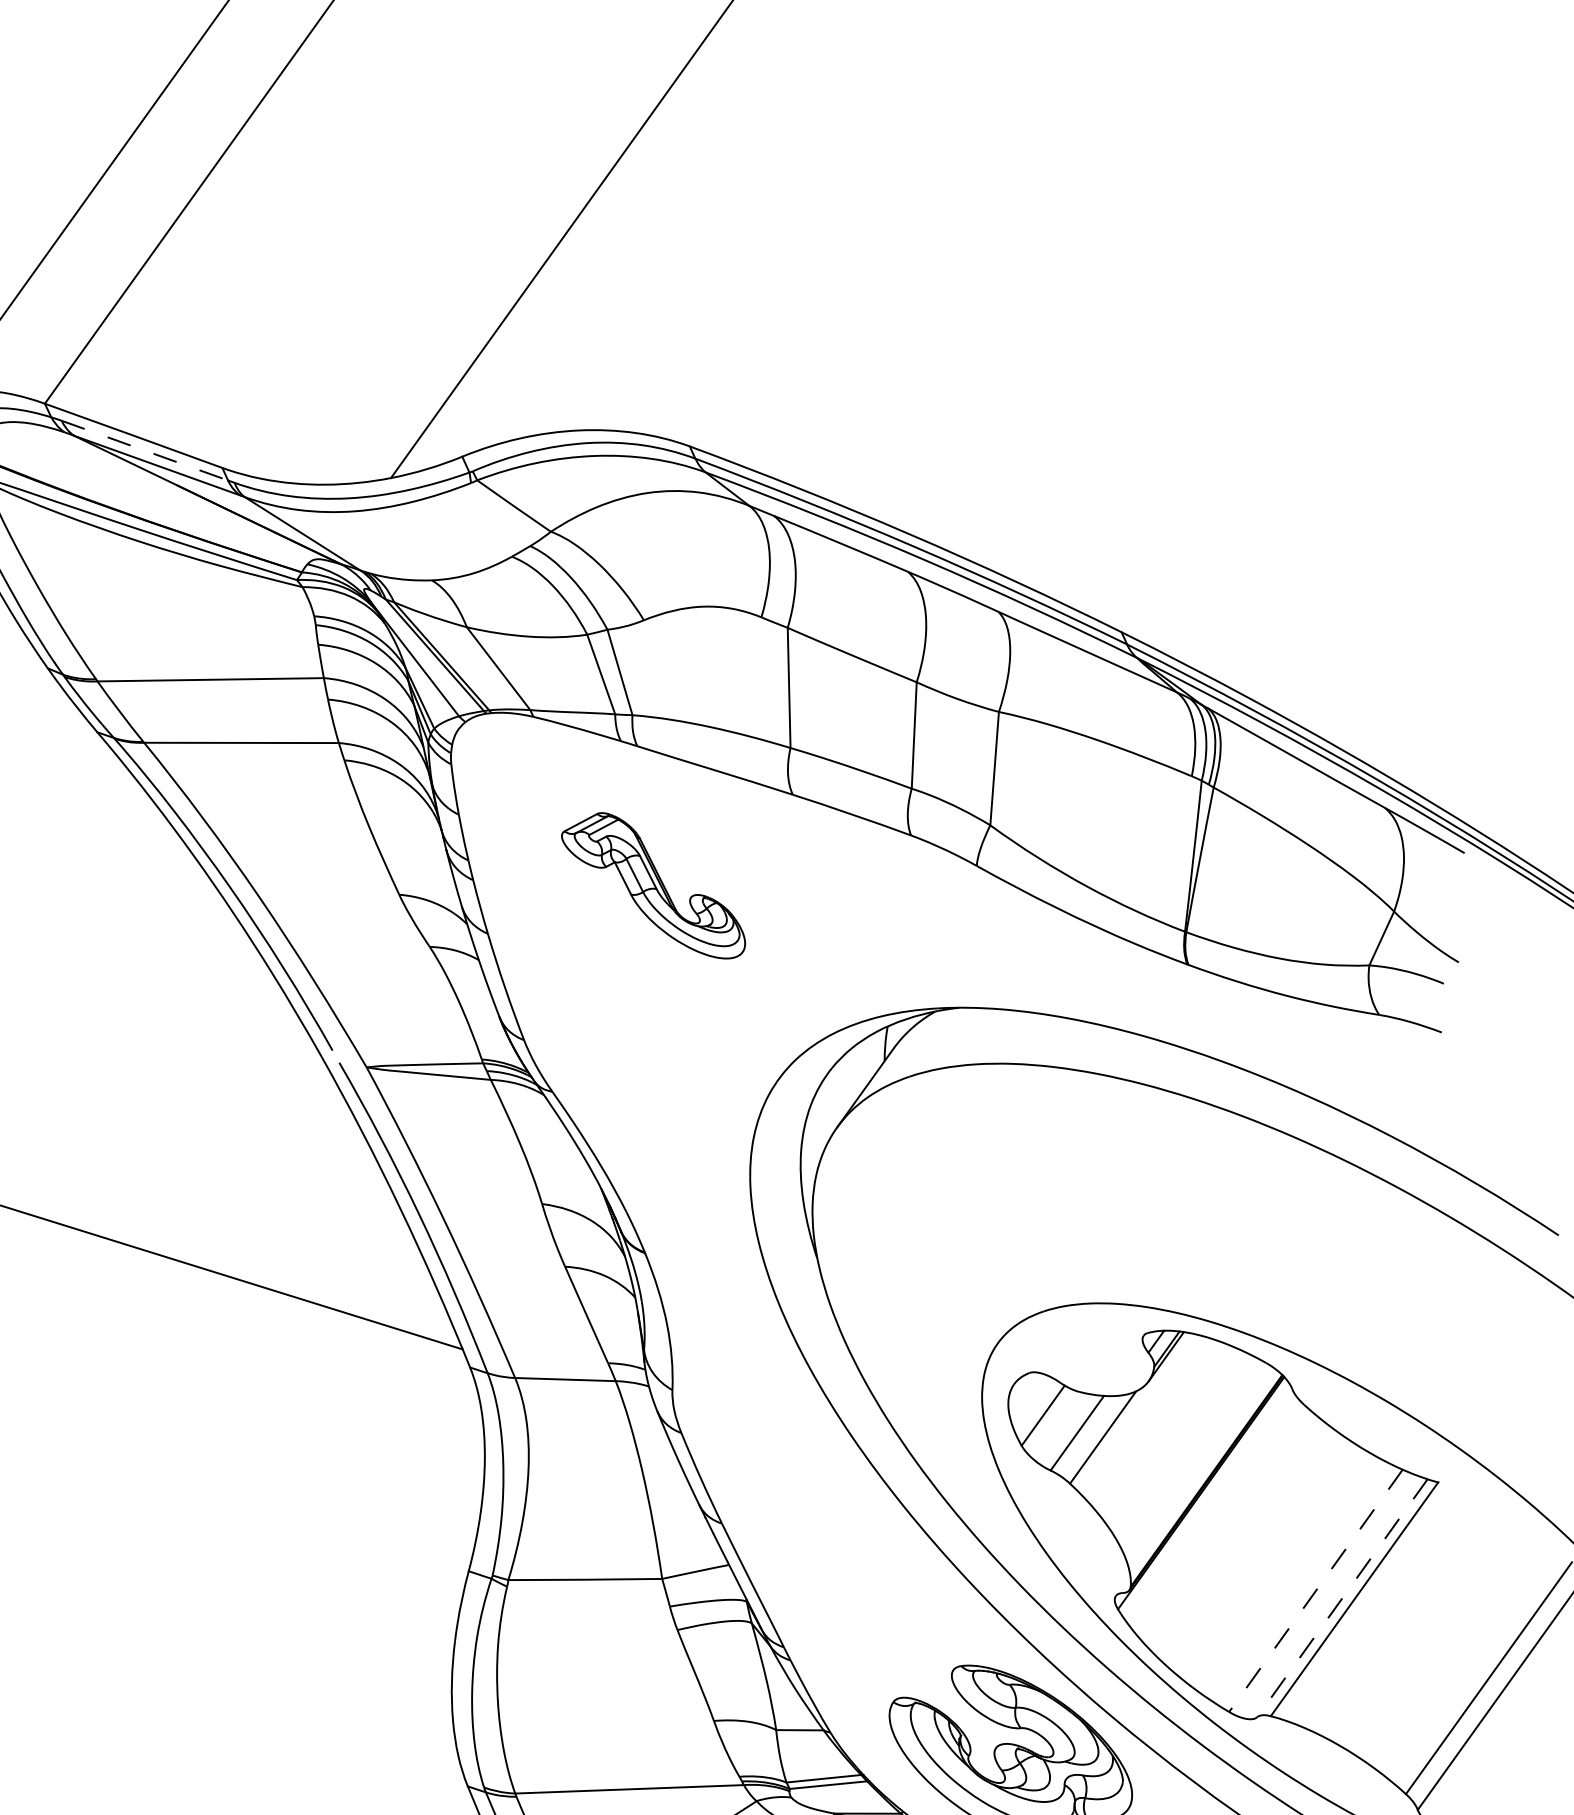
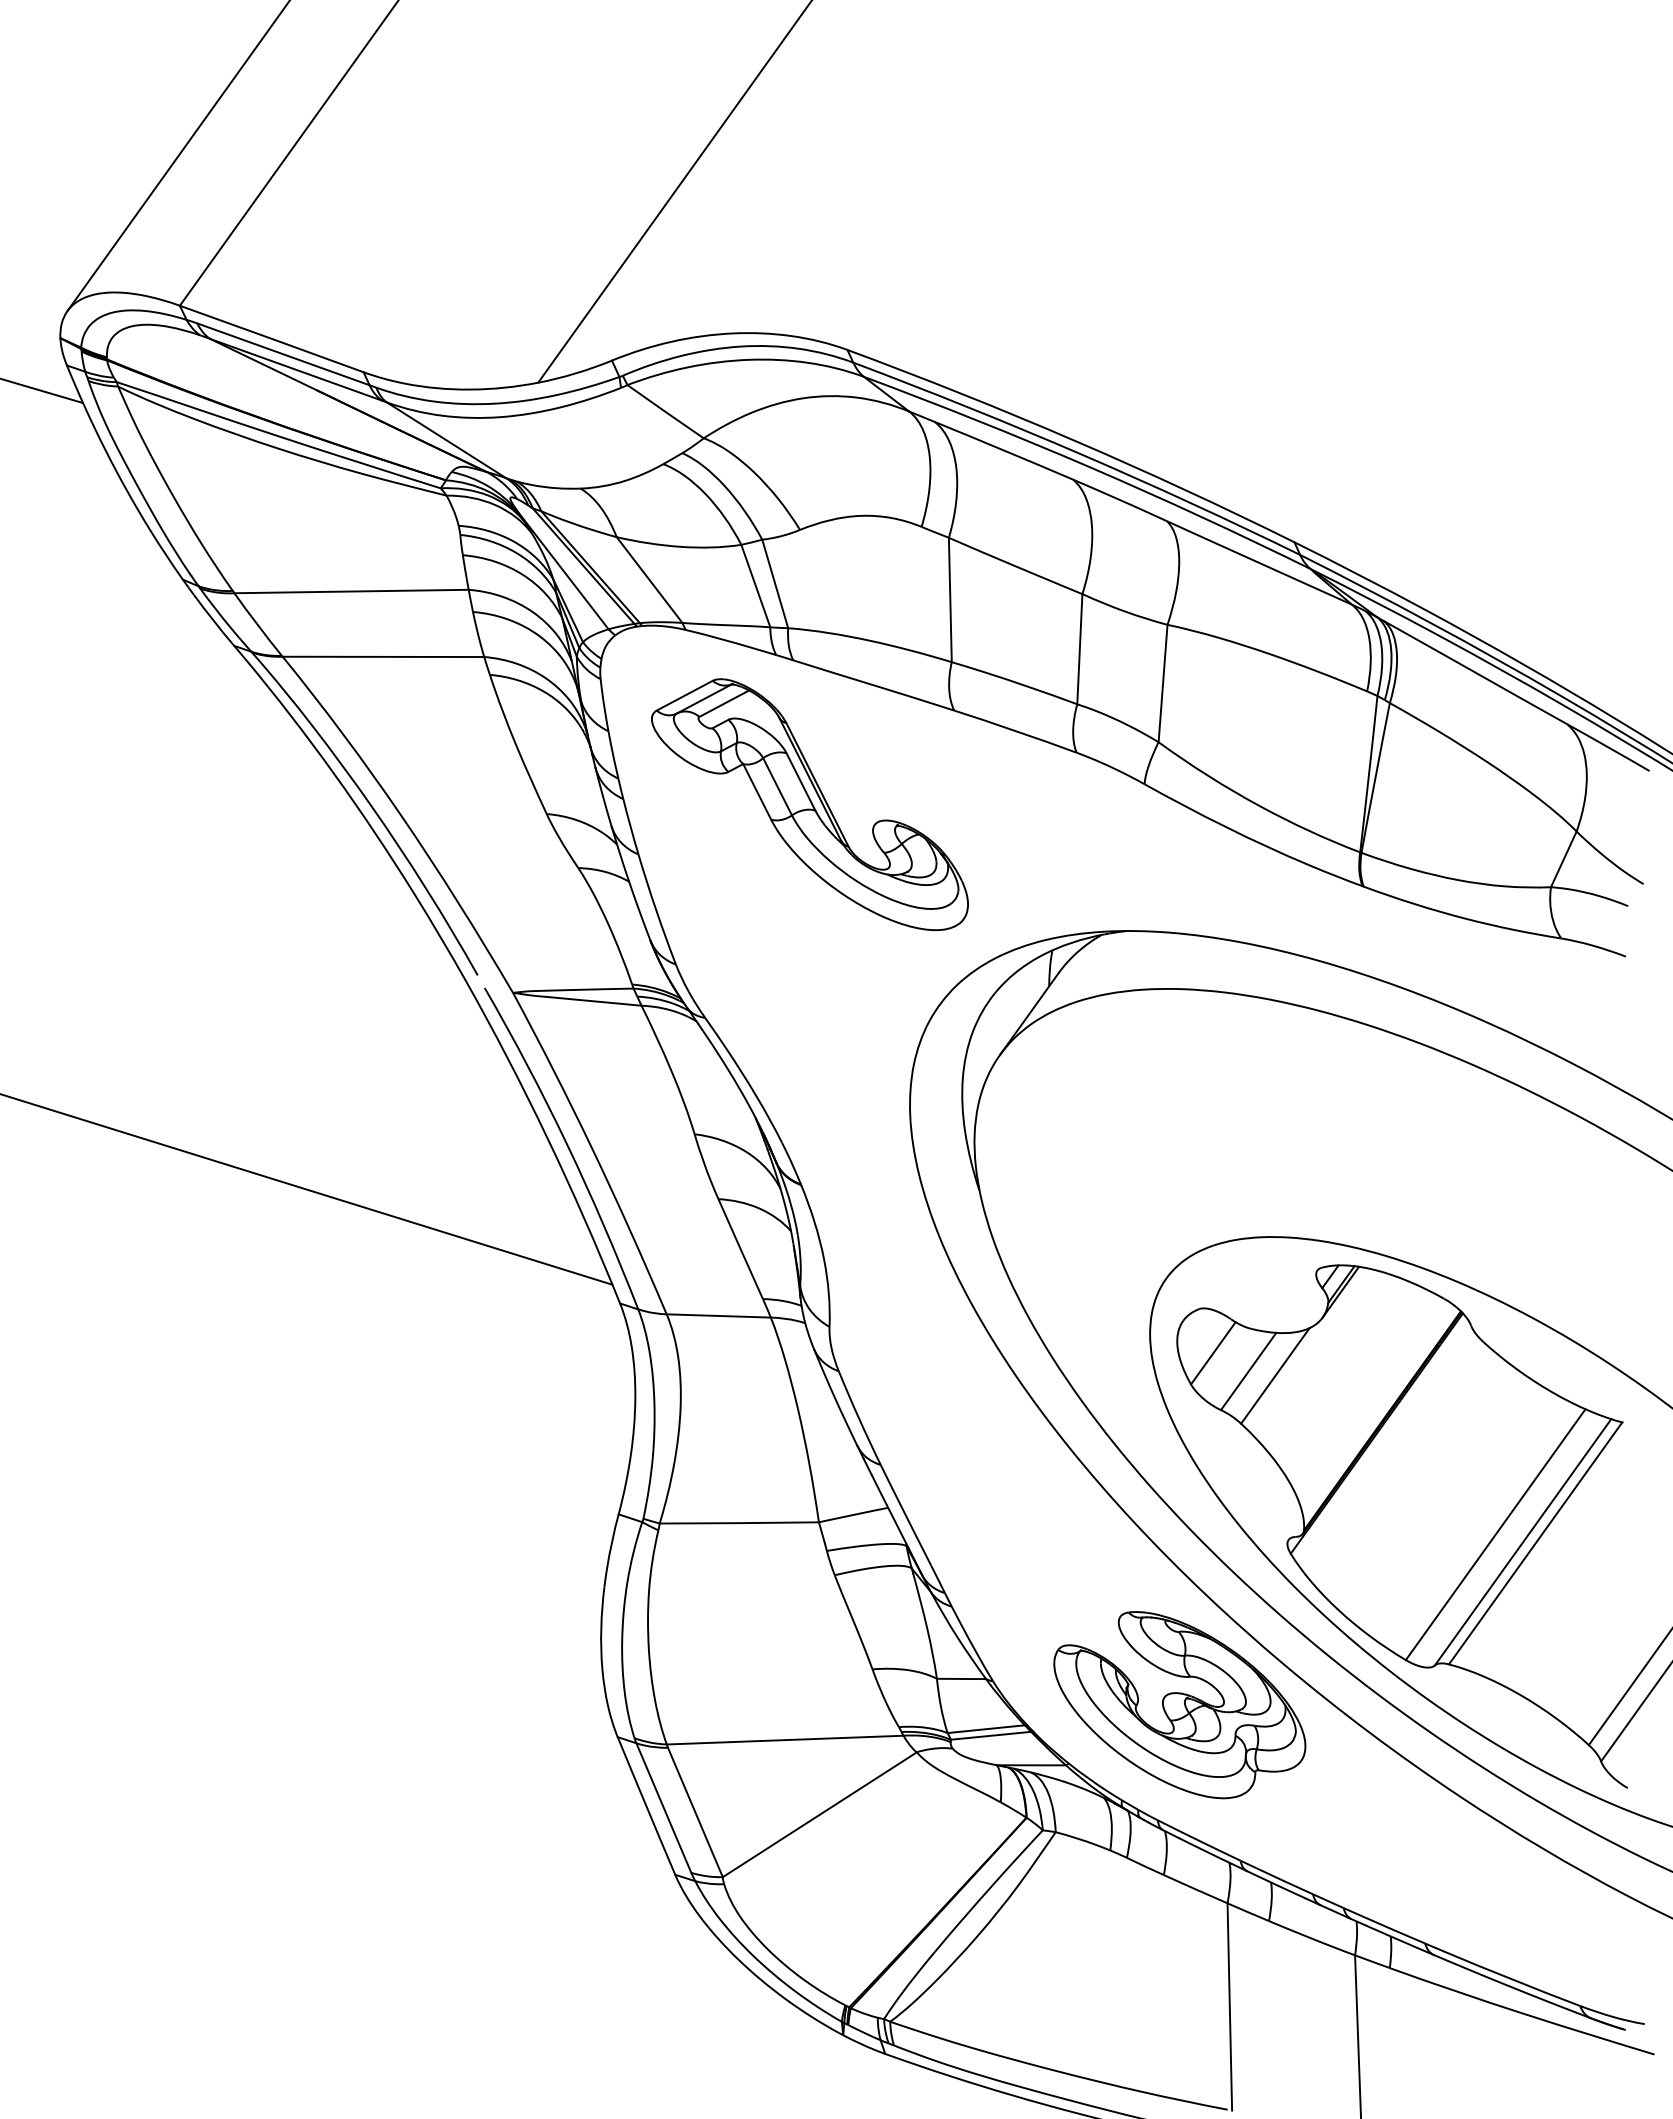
line: (144, 450) -> (283, 354), dashed -> solid
part: (653, 885) -> (809, 804), size x1.67
line: (1315, 1591) -> (1495, 1535), dashed -> solid
line: (1341, 1598) -> (1522, 1542), dashed -> solid

